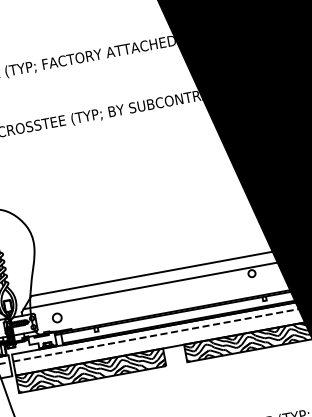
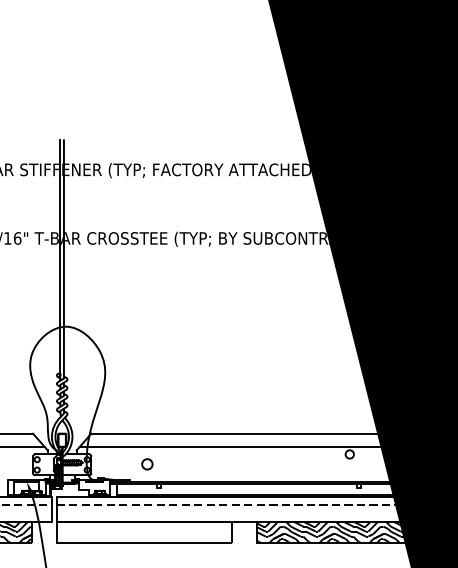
circle: (57, 318) -> (147, 464), moved
hatch: (90, 370) -> (143, 531), removed

